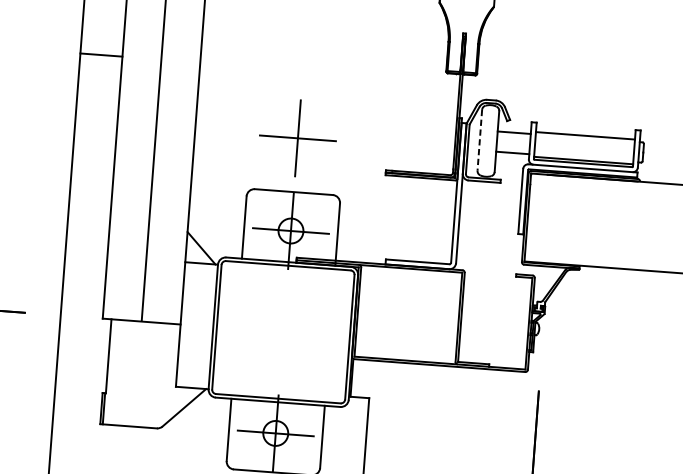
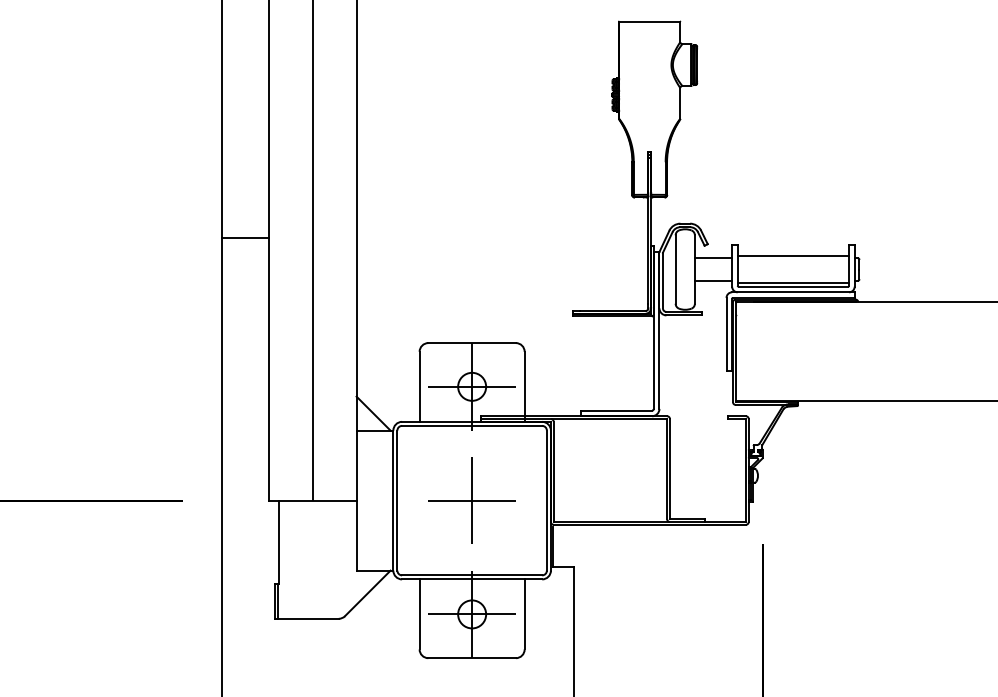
line: (101, 55) -> (245, 238), moved
part: (297, 138) -> (471, 500), moved
line: (479, 141) -> (675, 270), dashed -> solid

